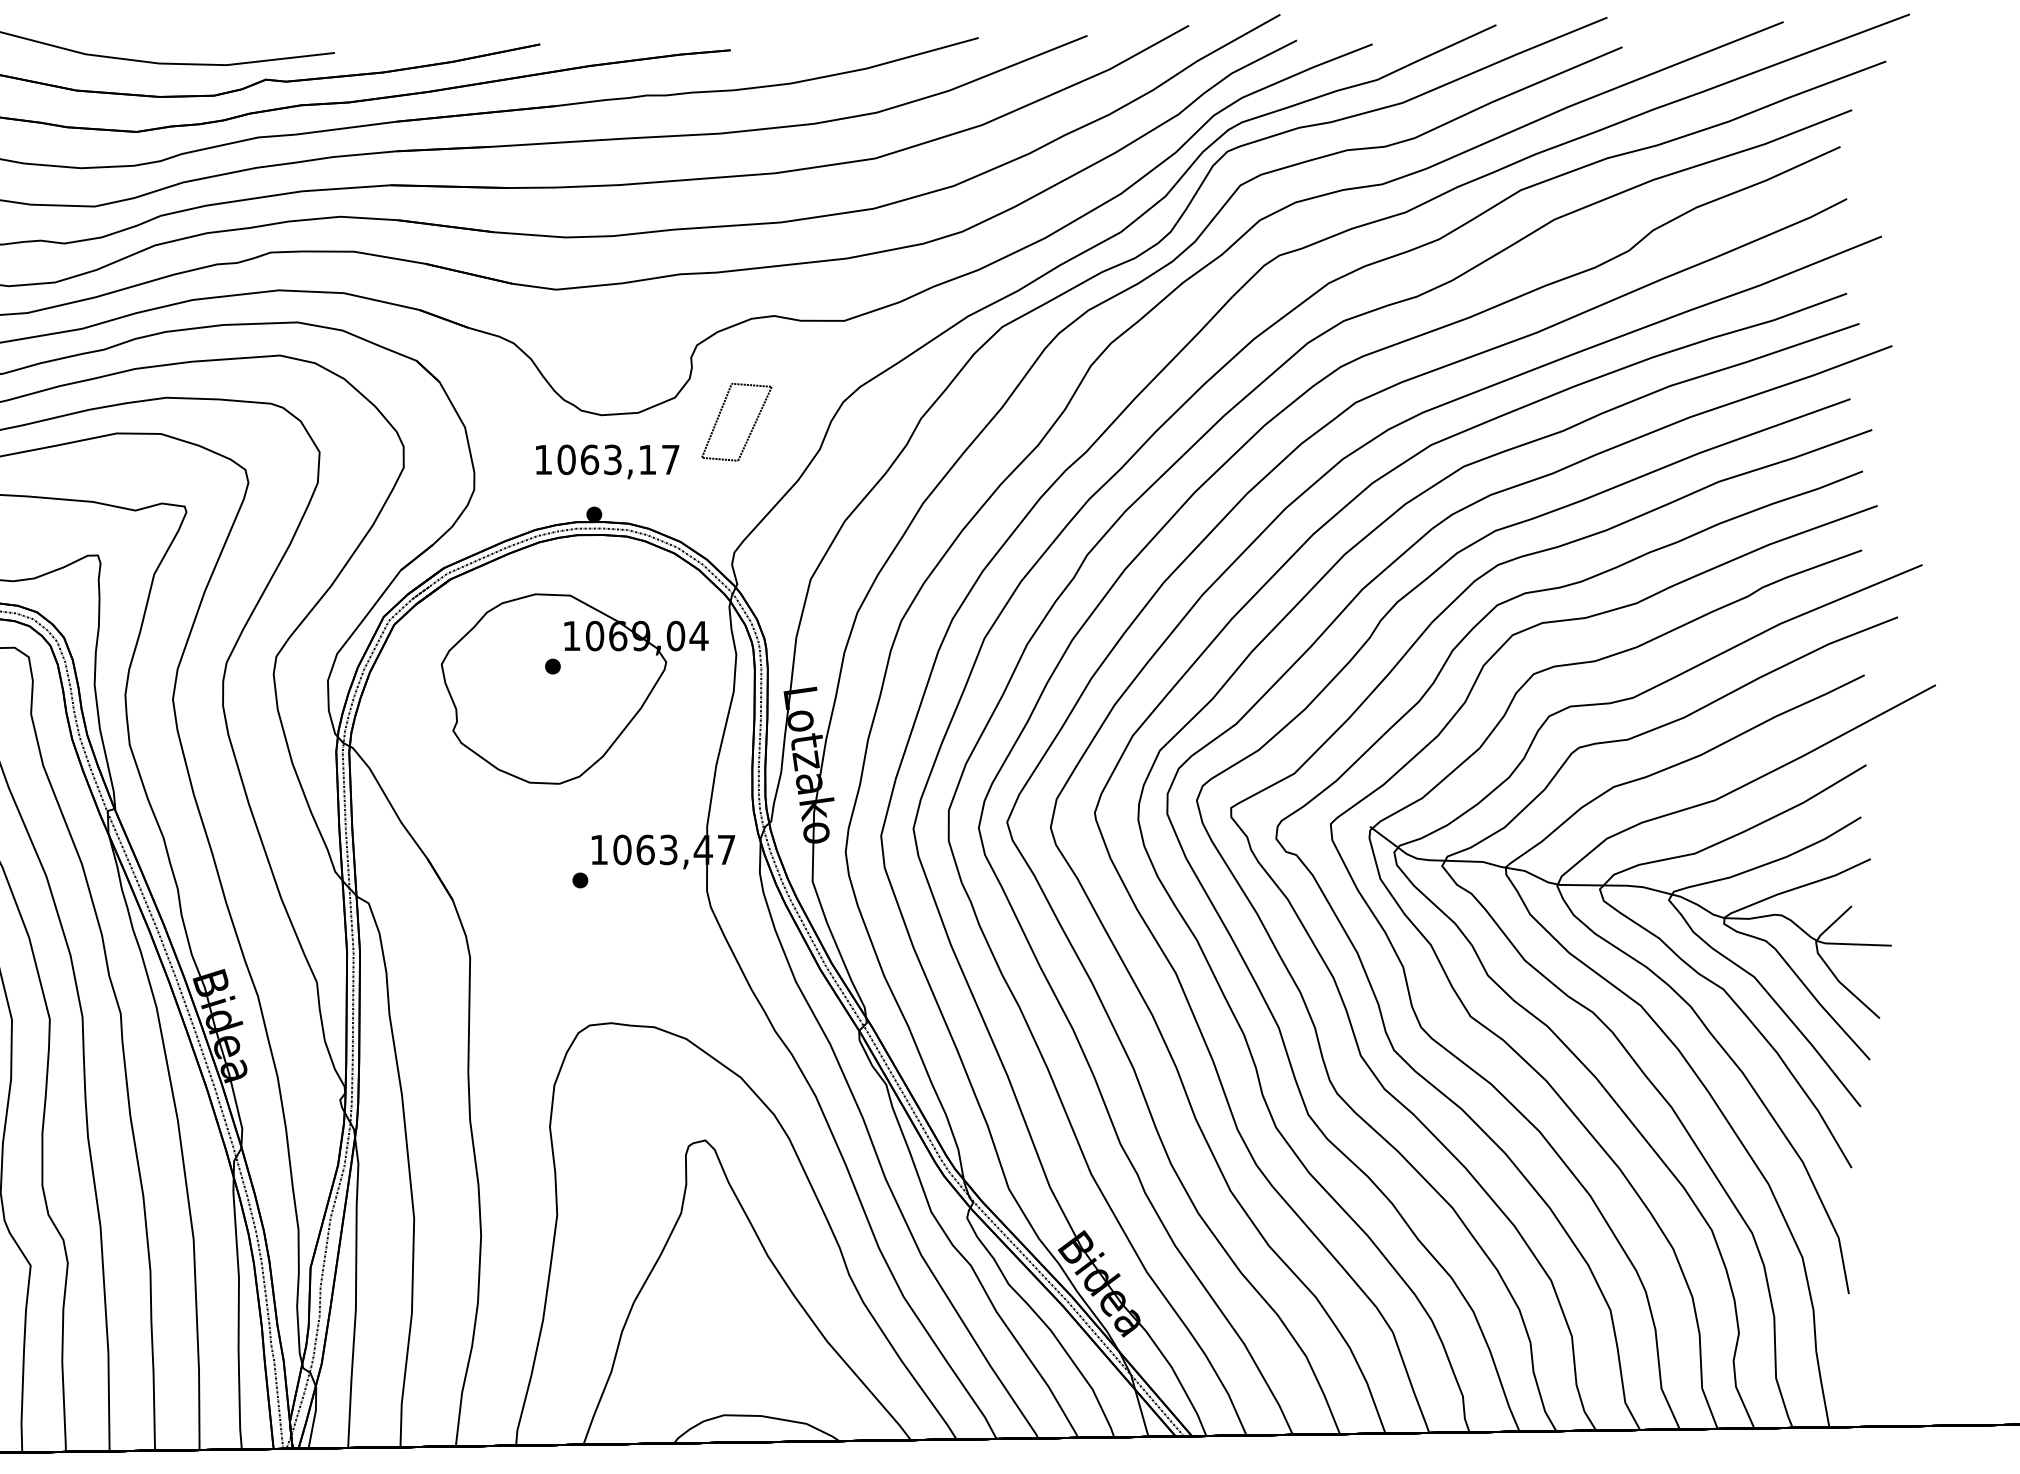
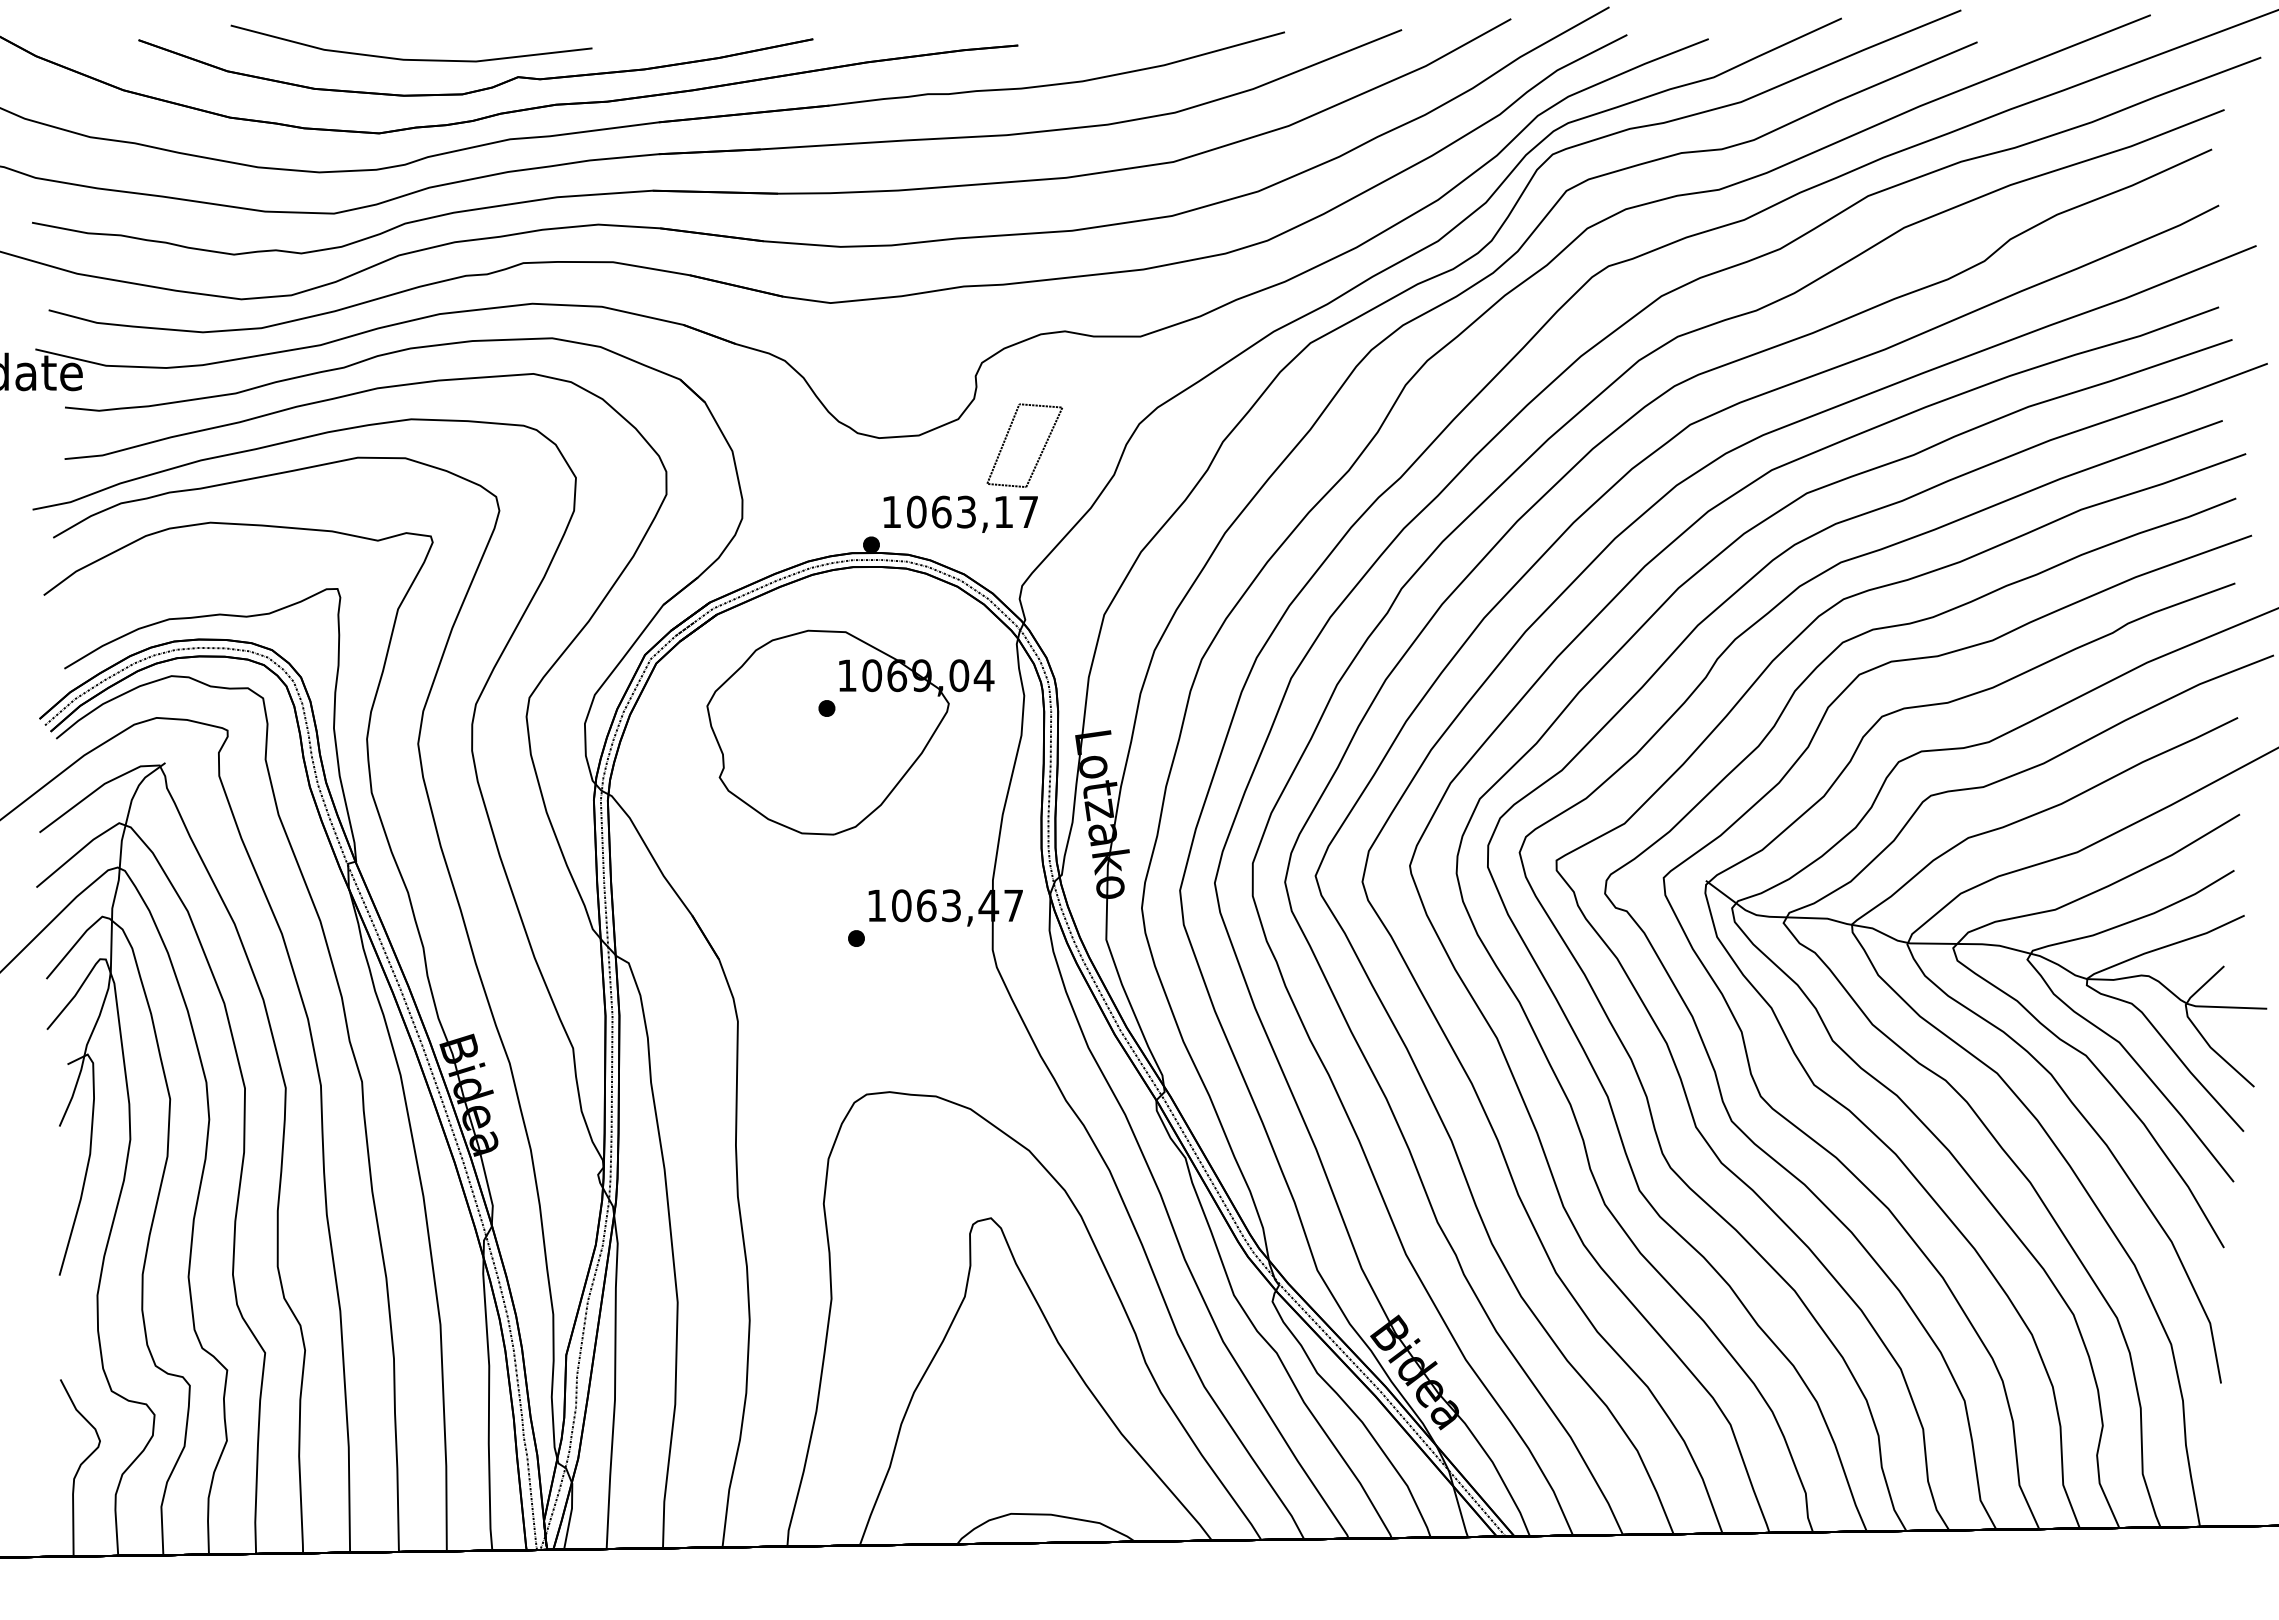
text: (607, 461) -> (960, 513), moved

